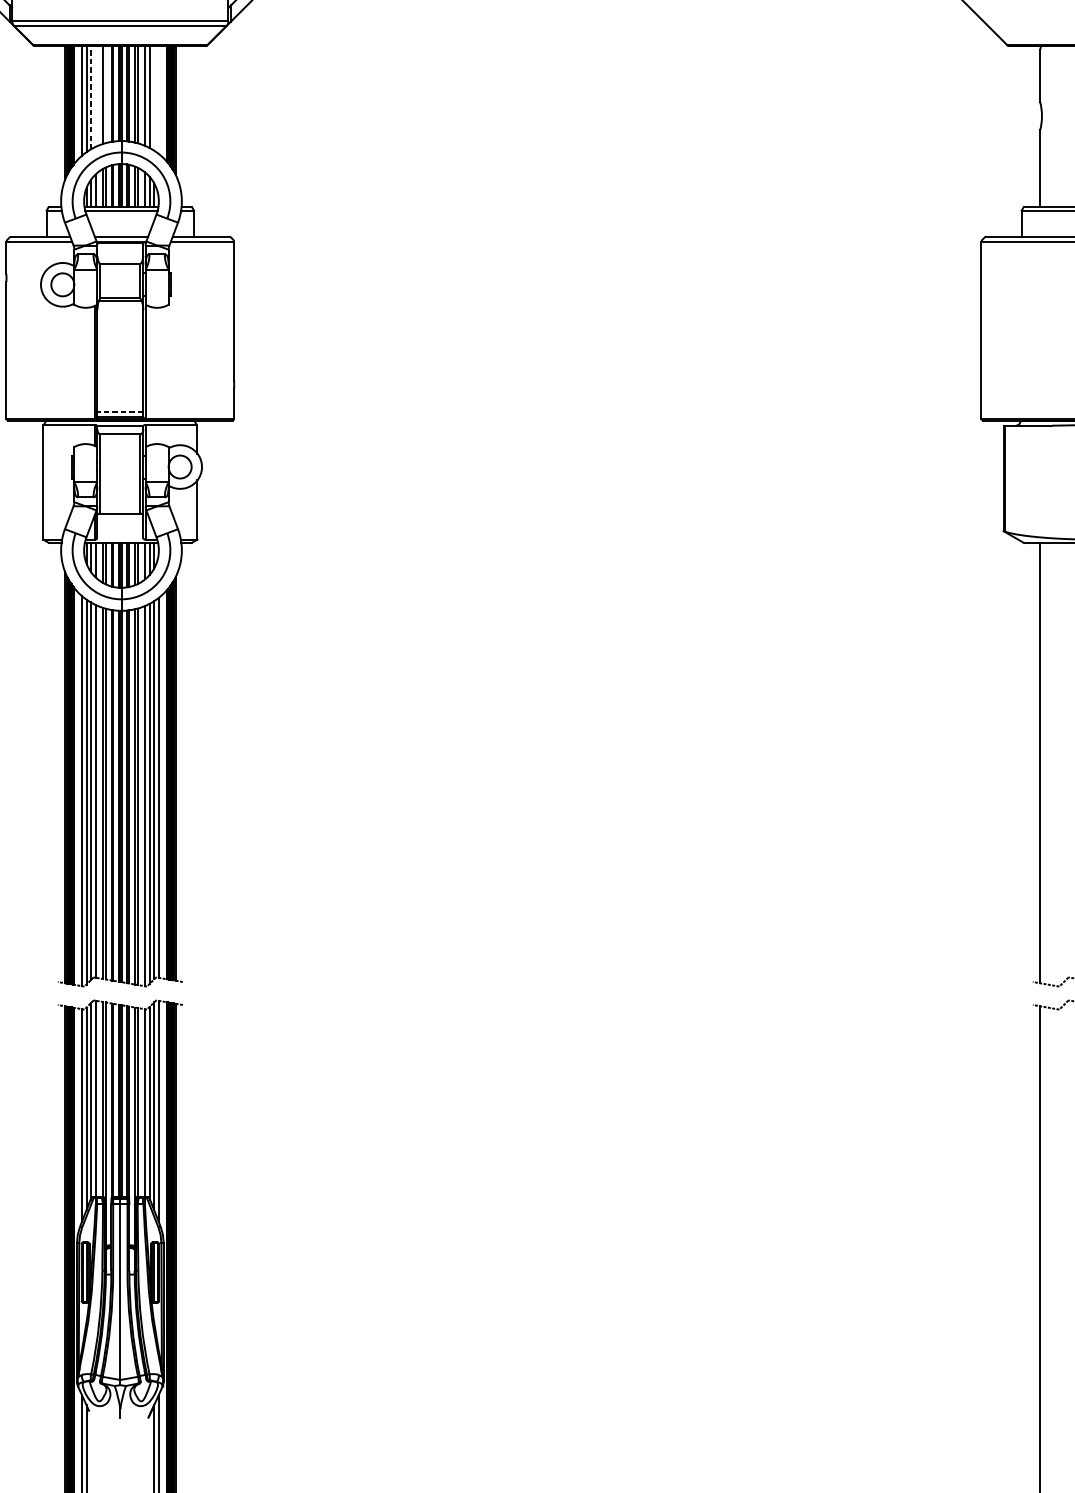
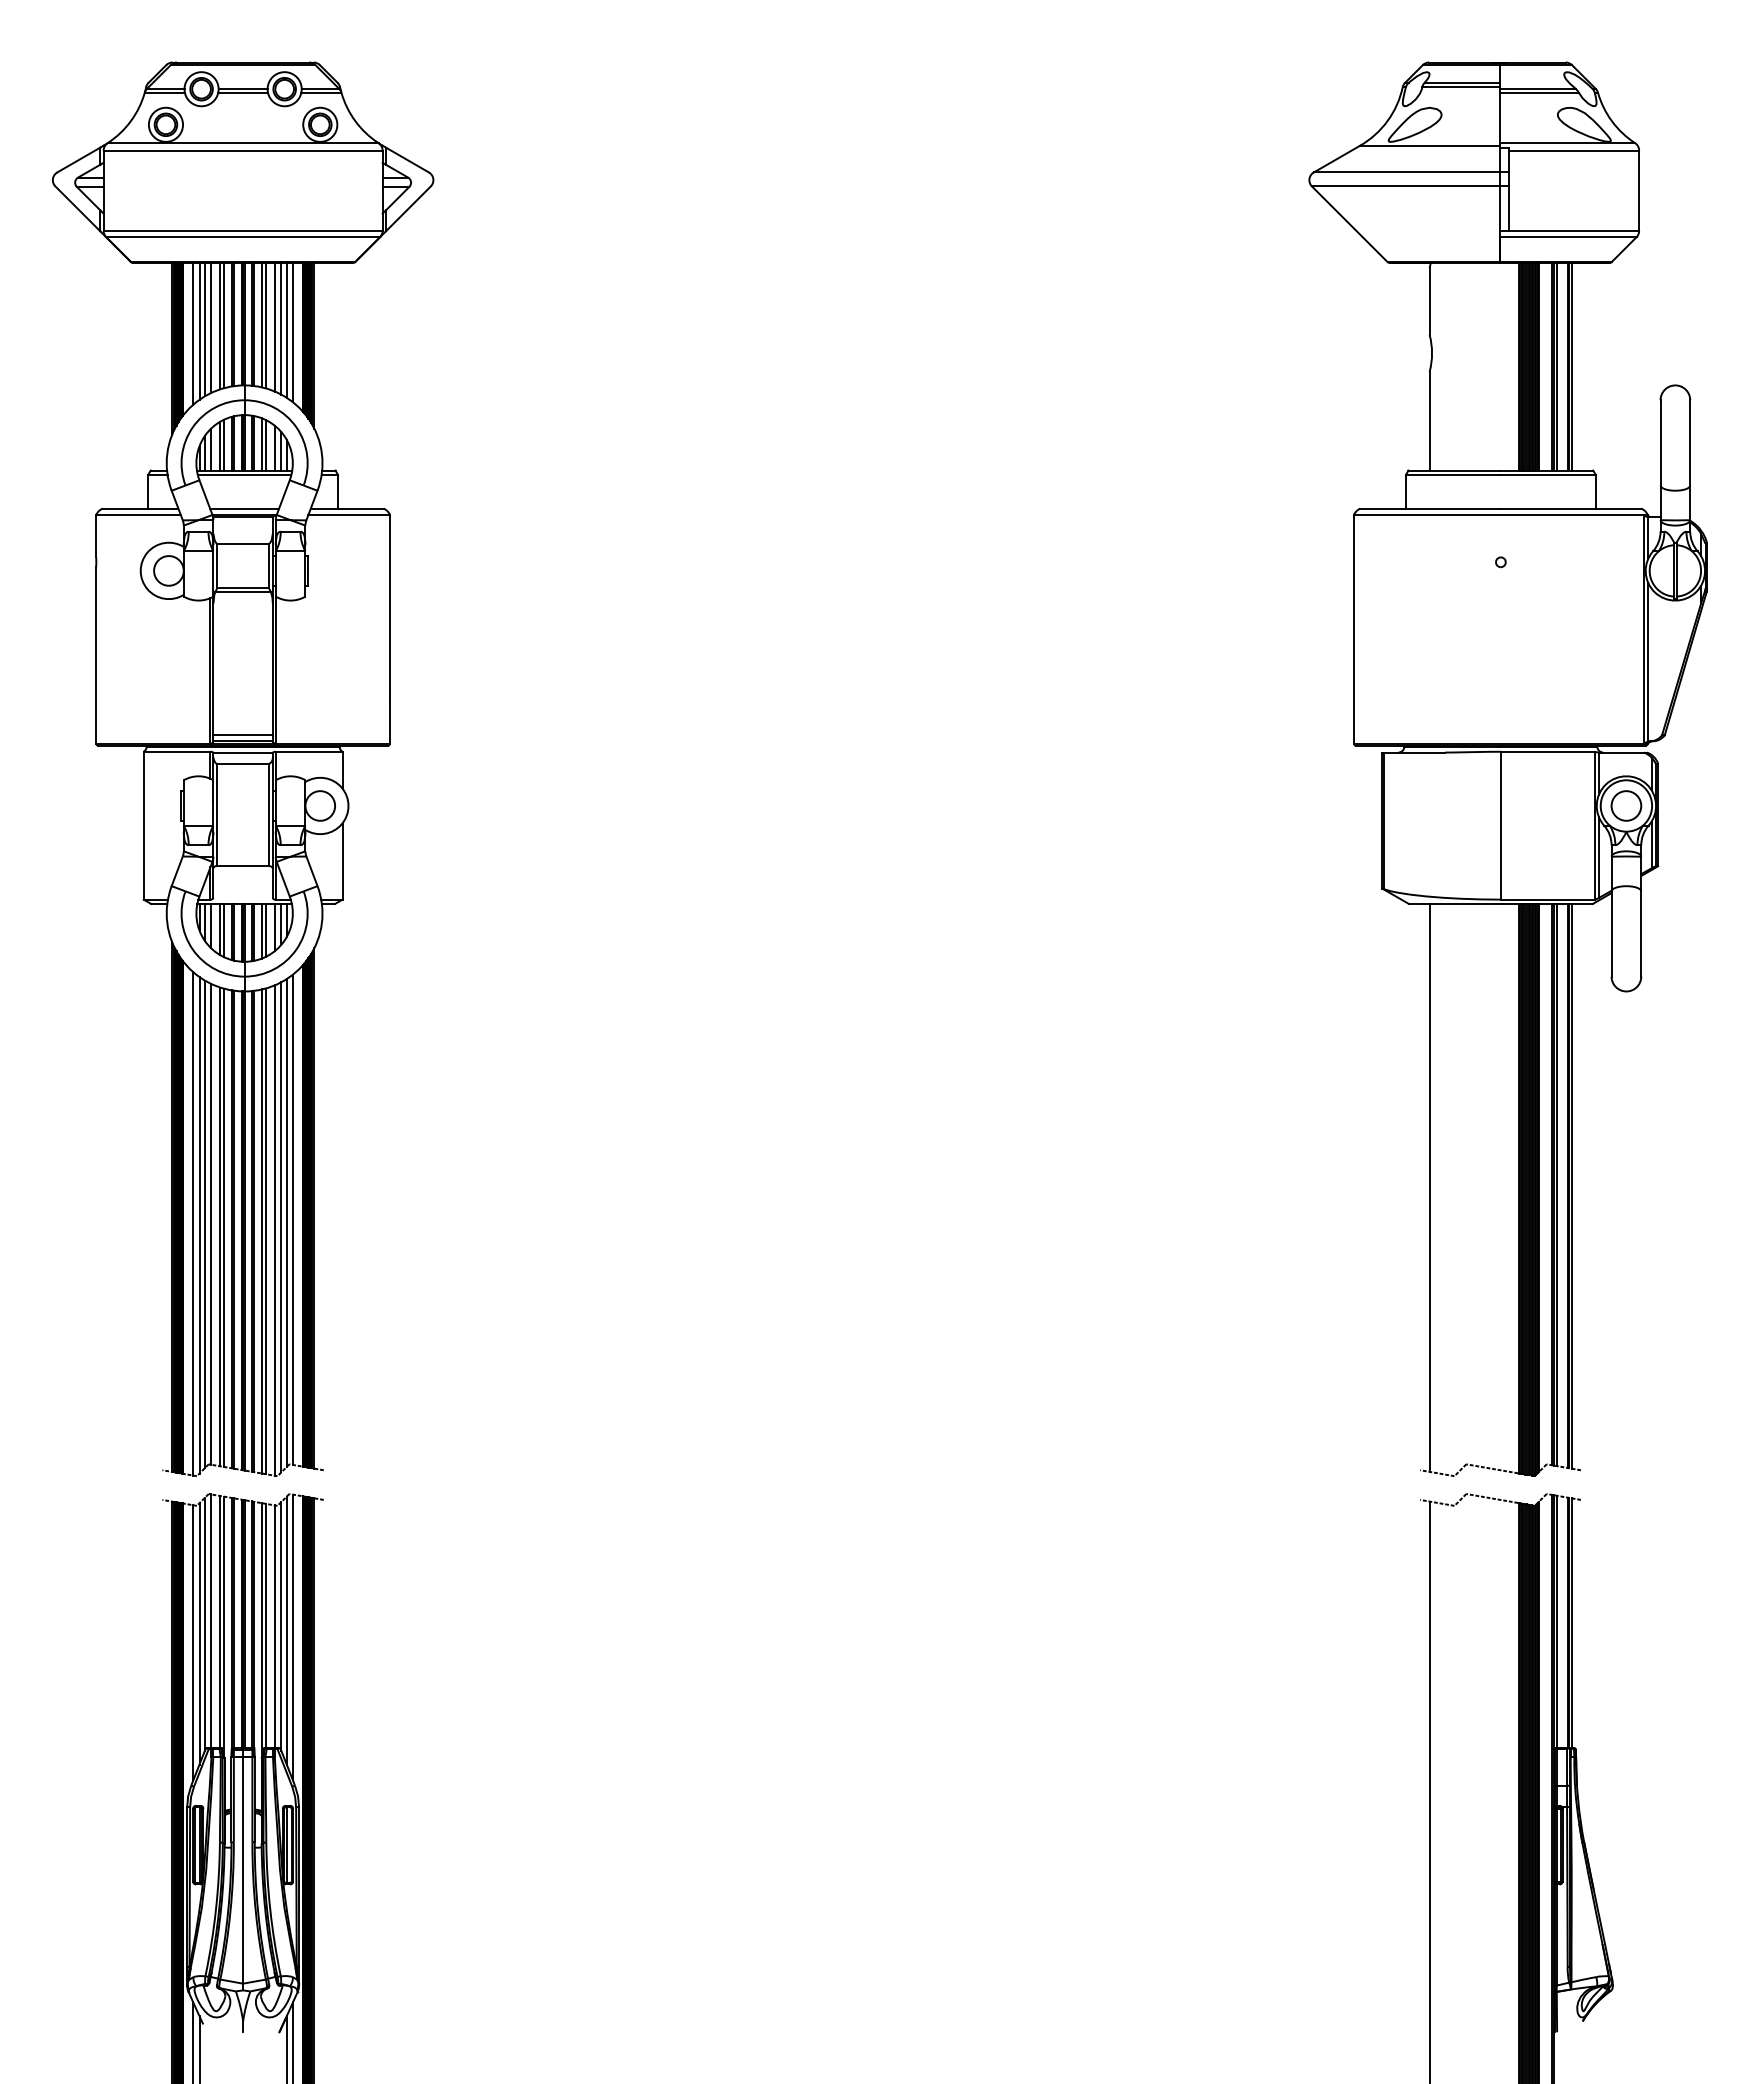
line: (105, 94) -> (224, 325), added
line: (95, 96) -> (211, 327), added
line: (90, 97) -> (204, 329), dashed -> solid
line: (153, 97) -> (286, 329), added
line: (158, 100) -> (292, 332), added
line: (120, 412) -> (243, 735), dashed -> solid

